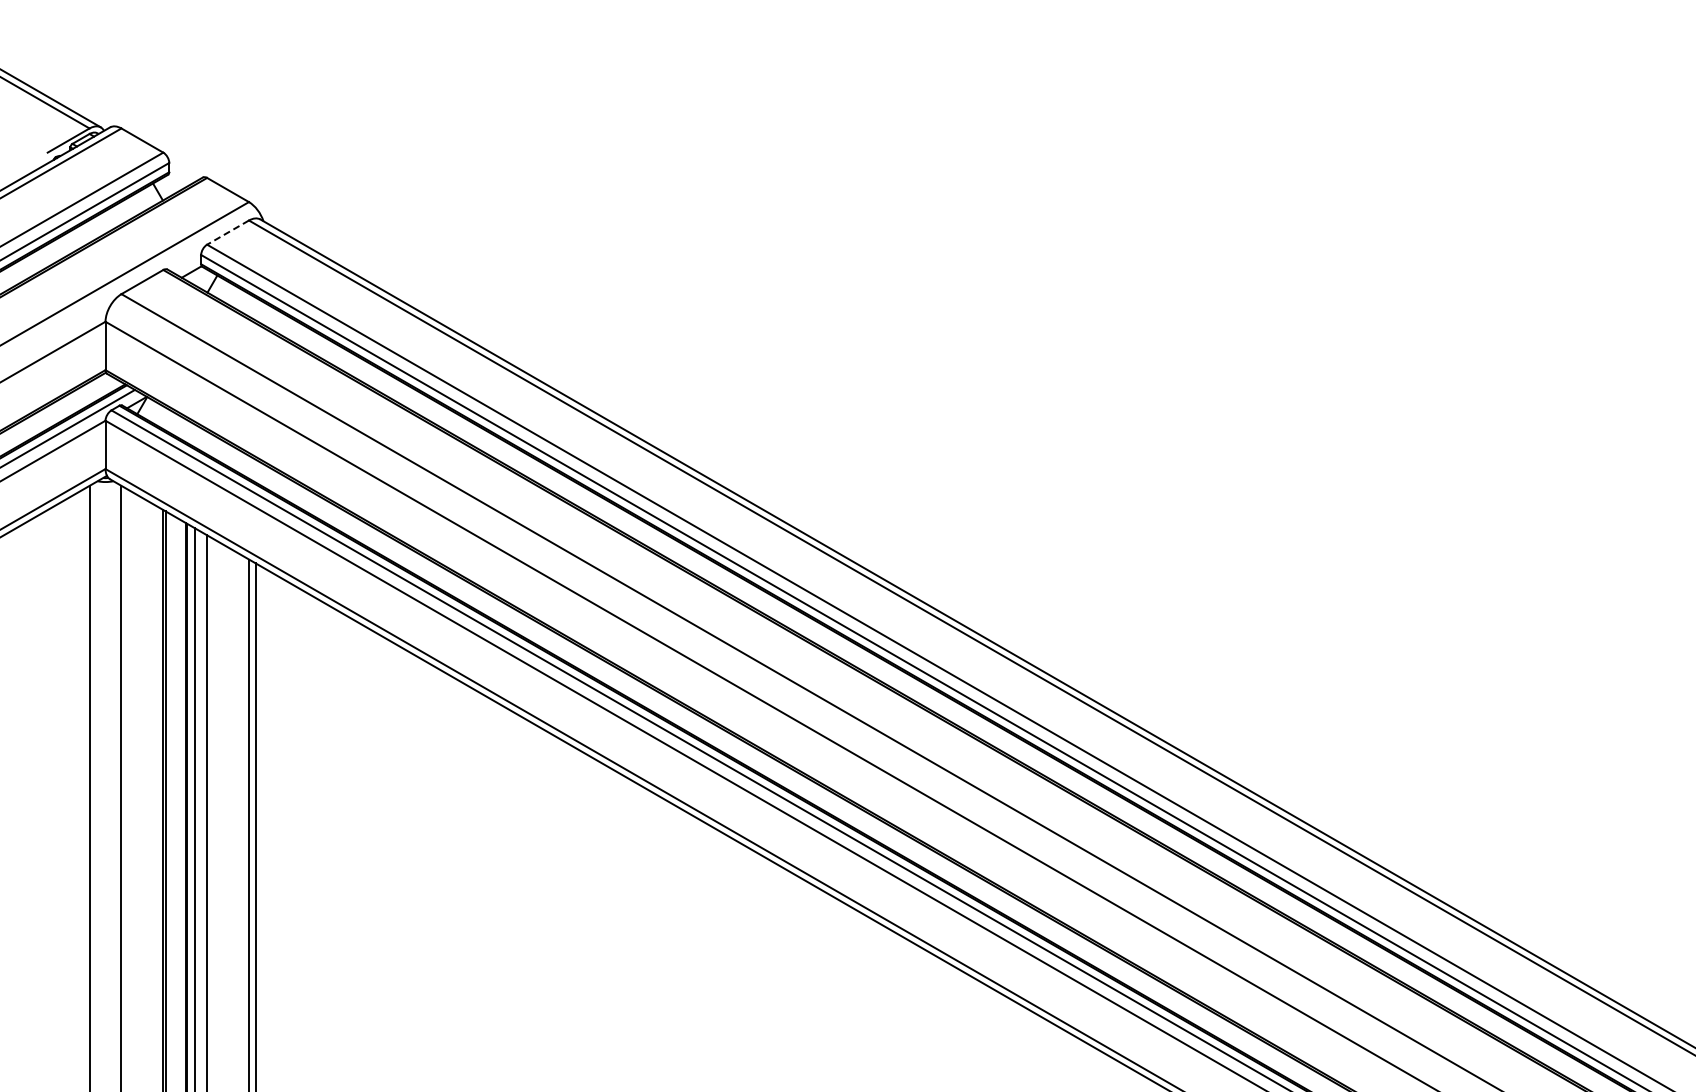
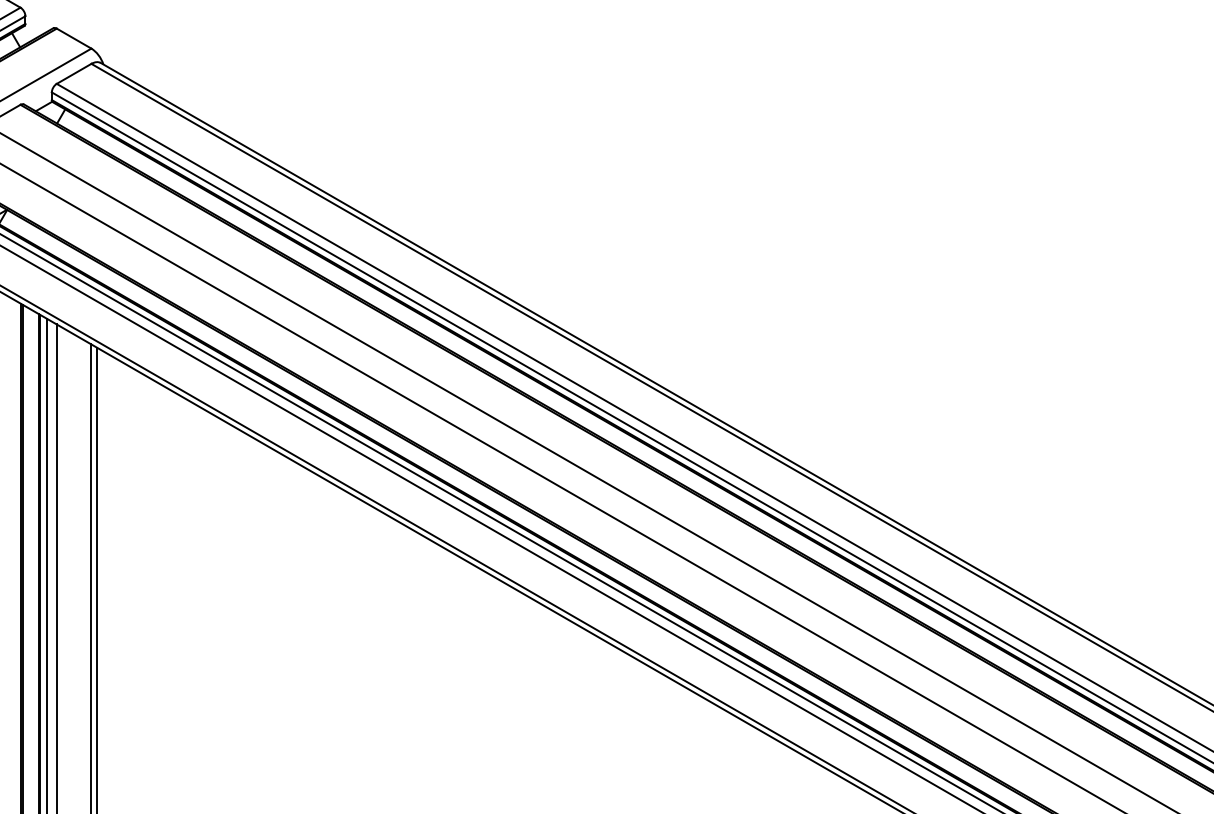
line: (227, 232) -> (73, 73), dashed -> solid

